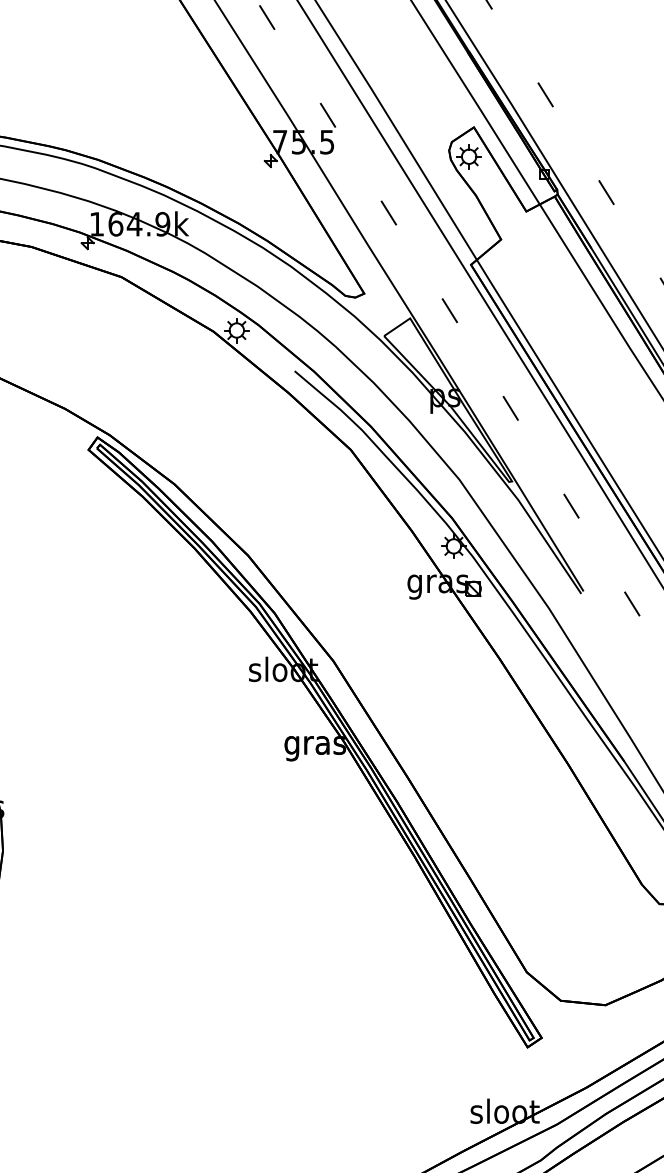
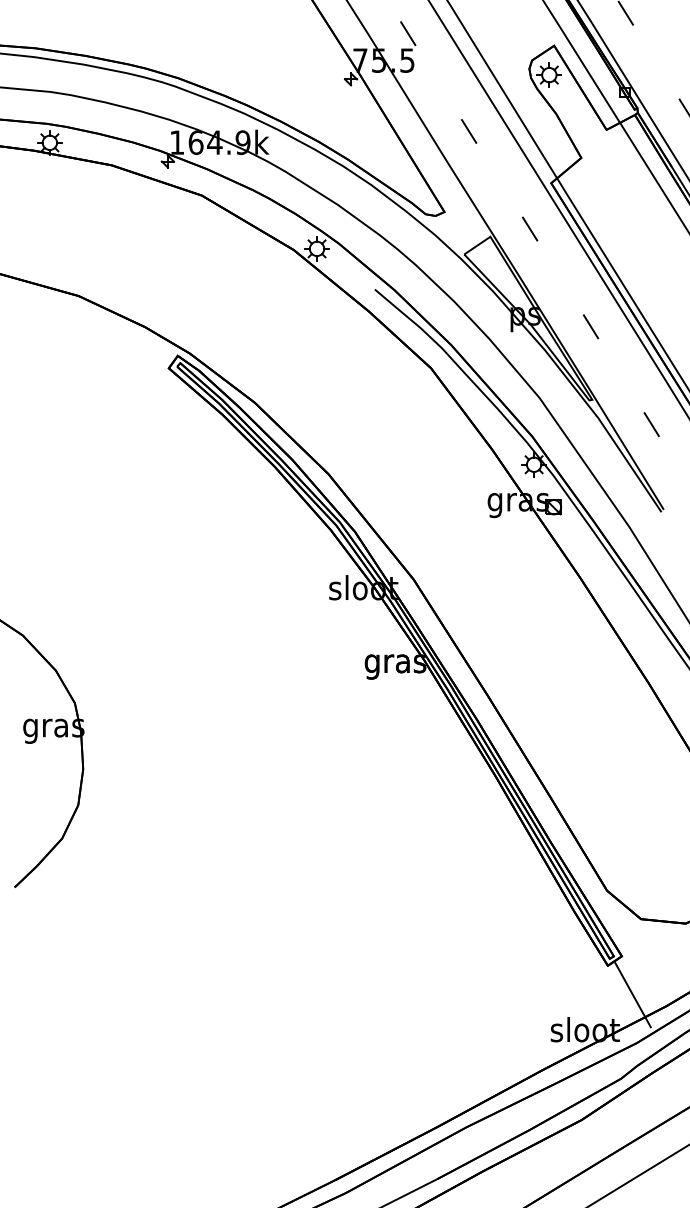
line: (552, 1077) -> (632, 995), added

